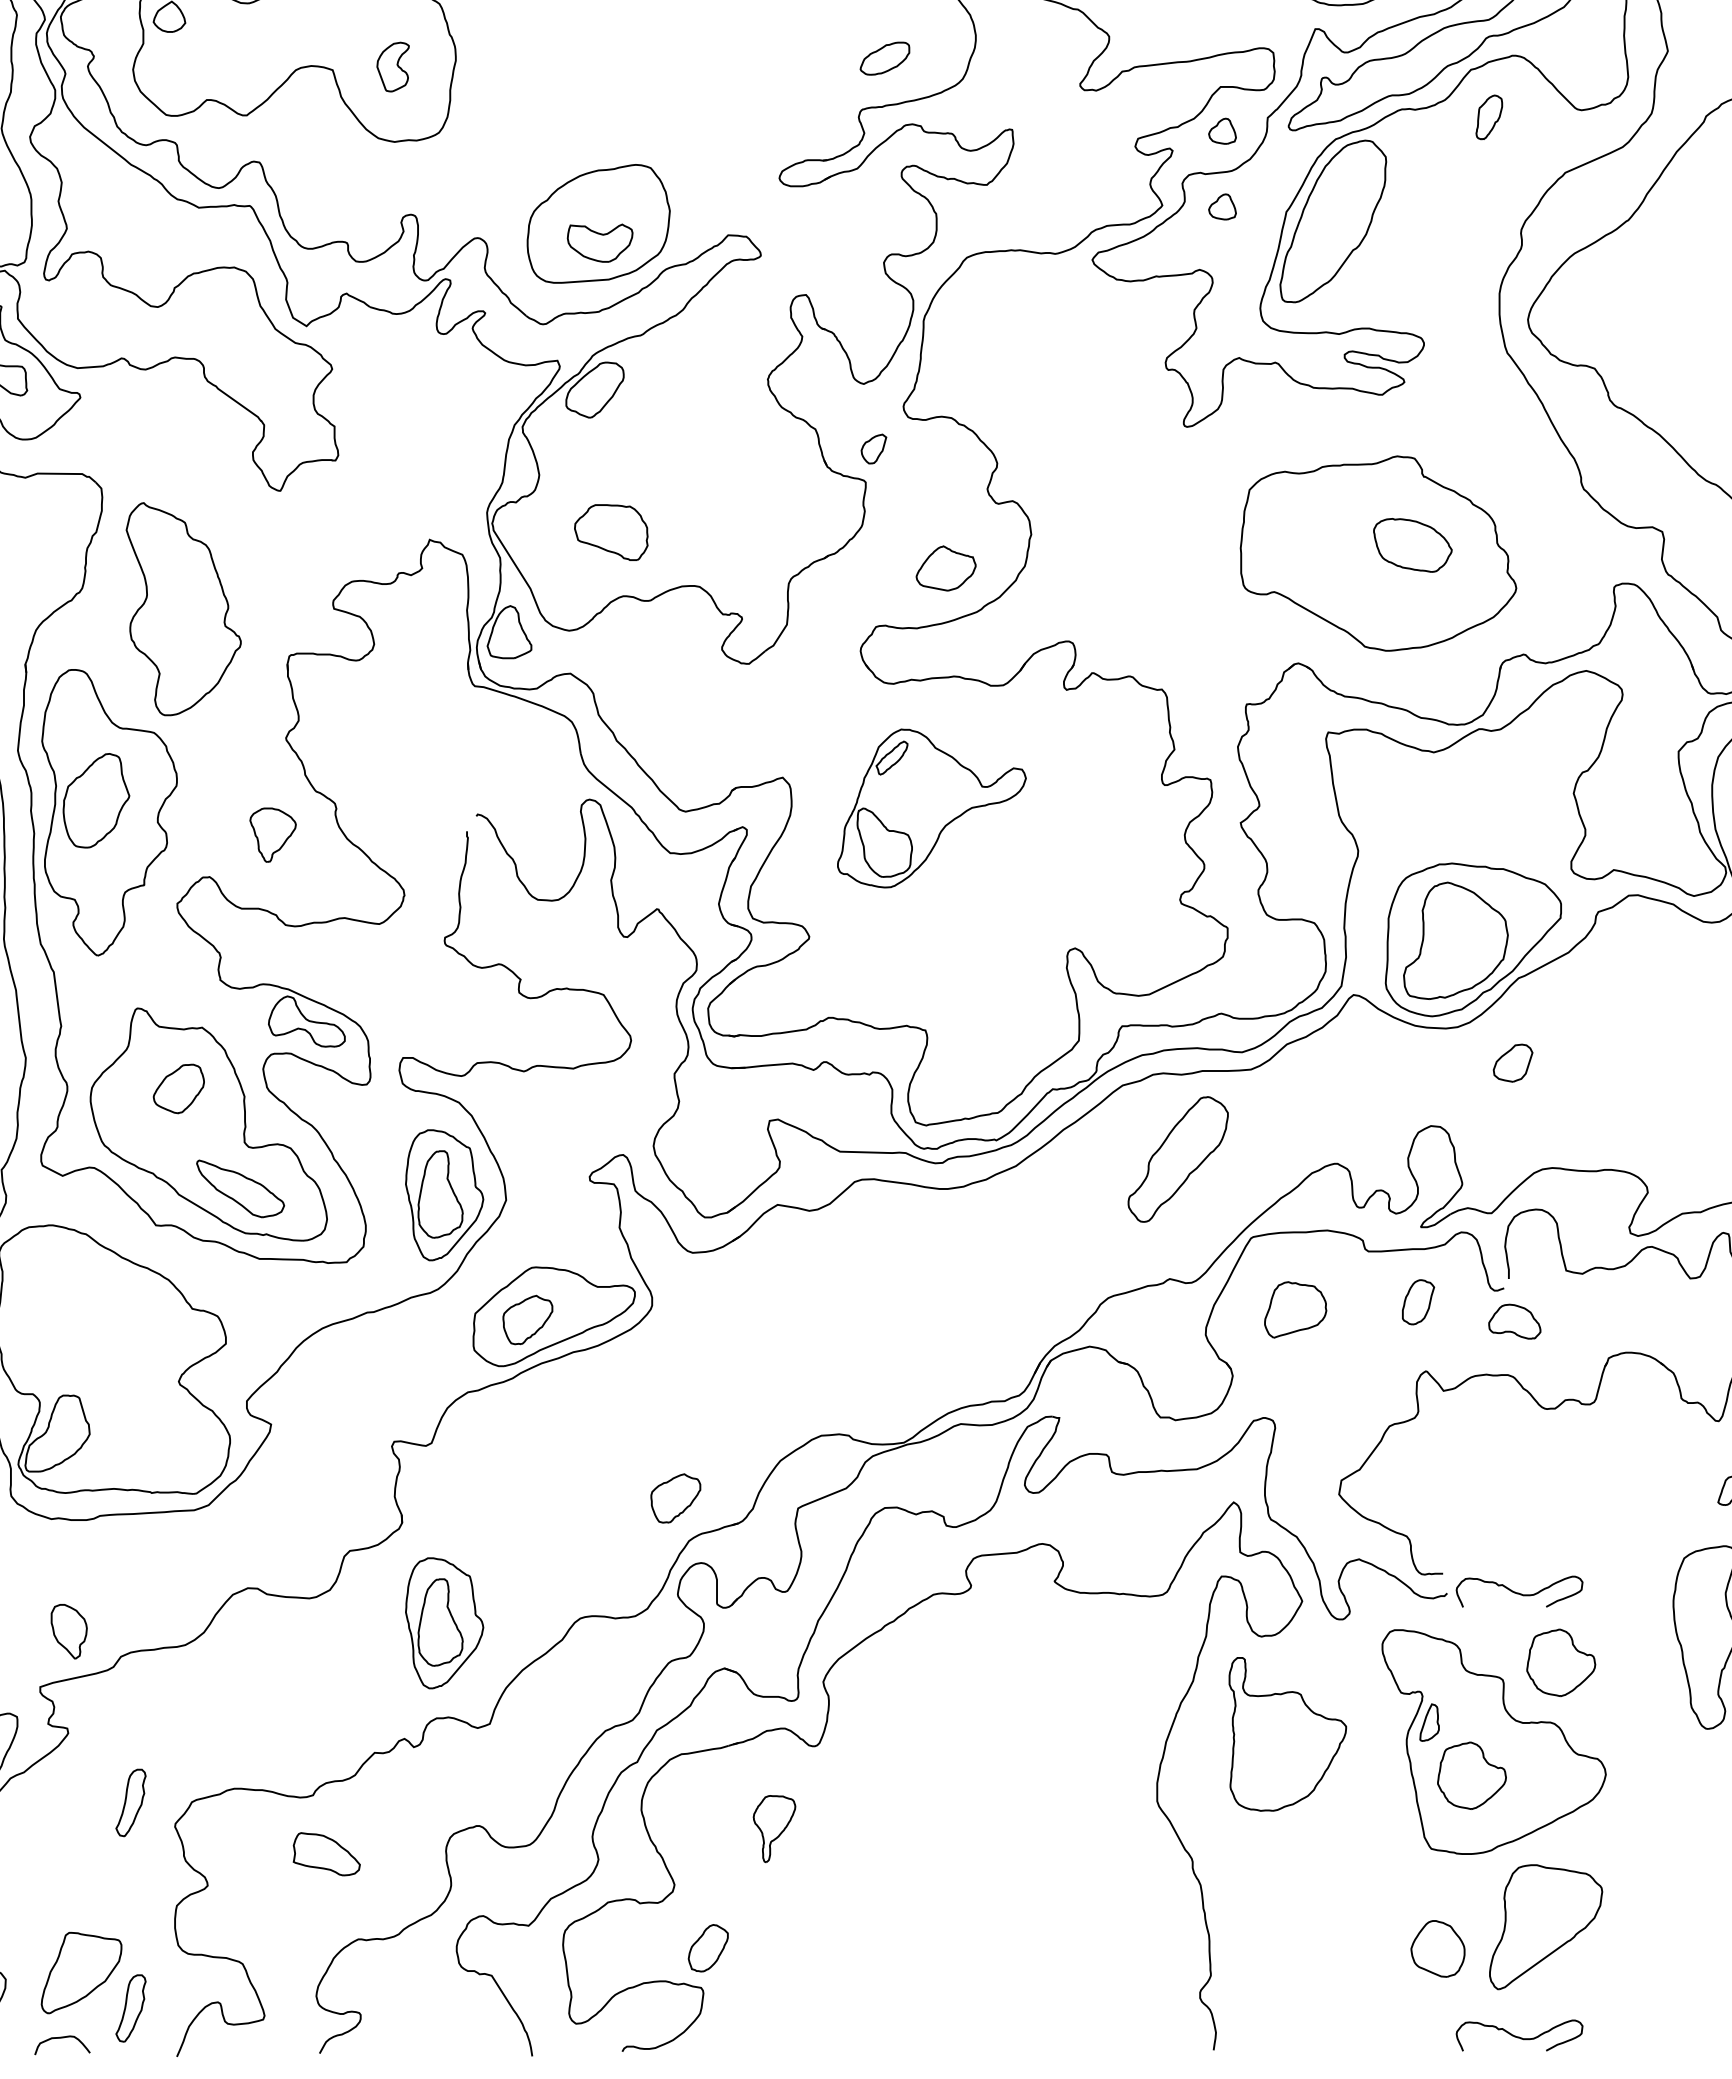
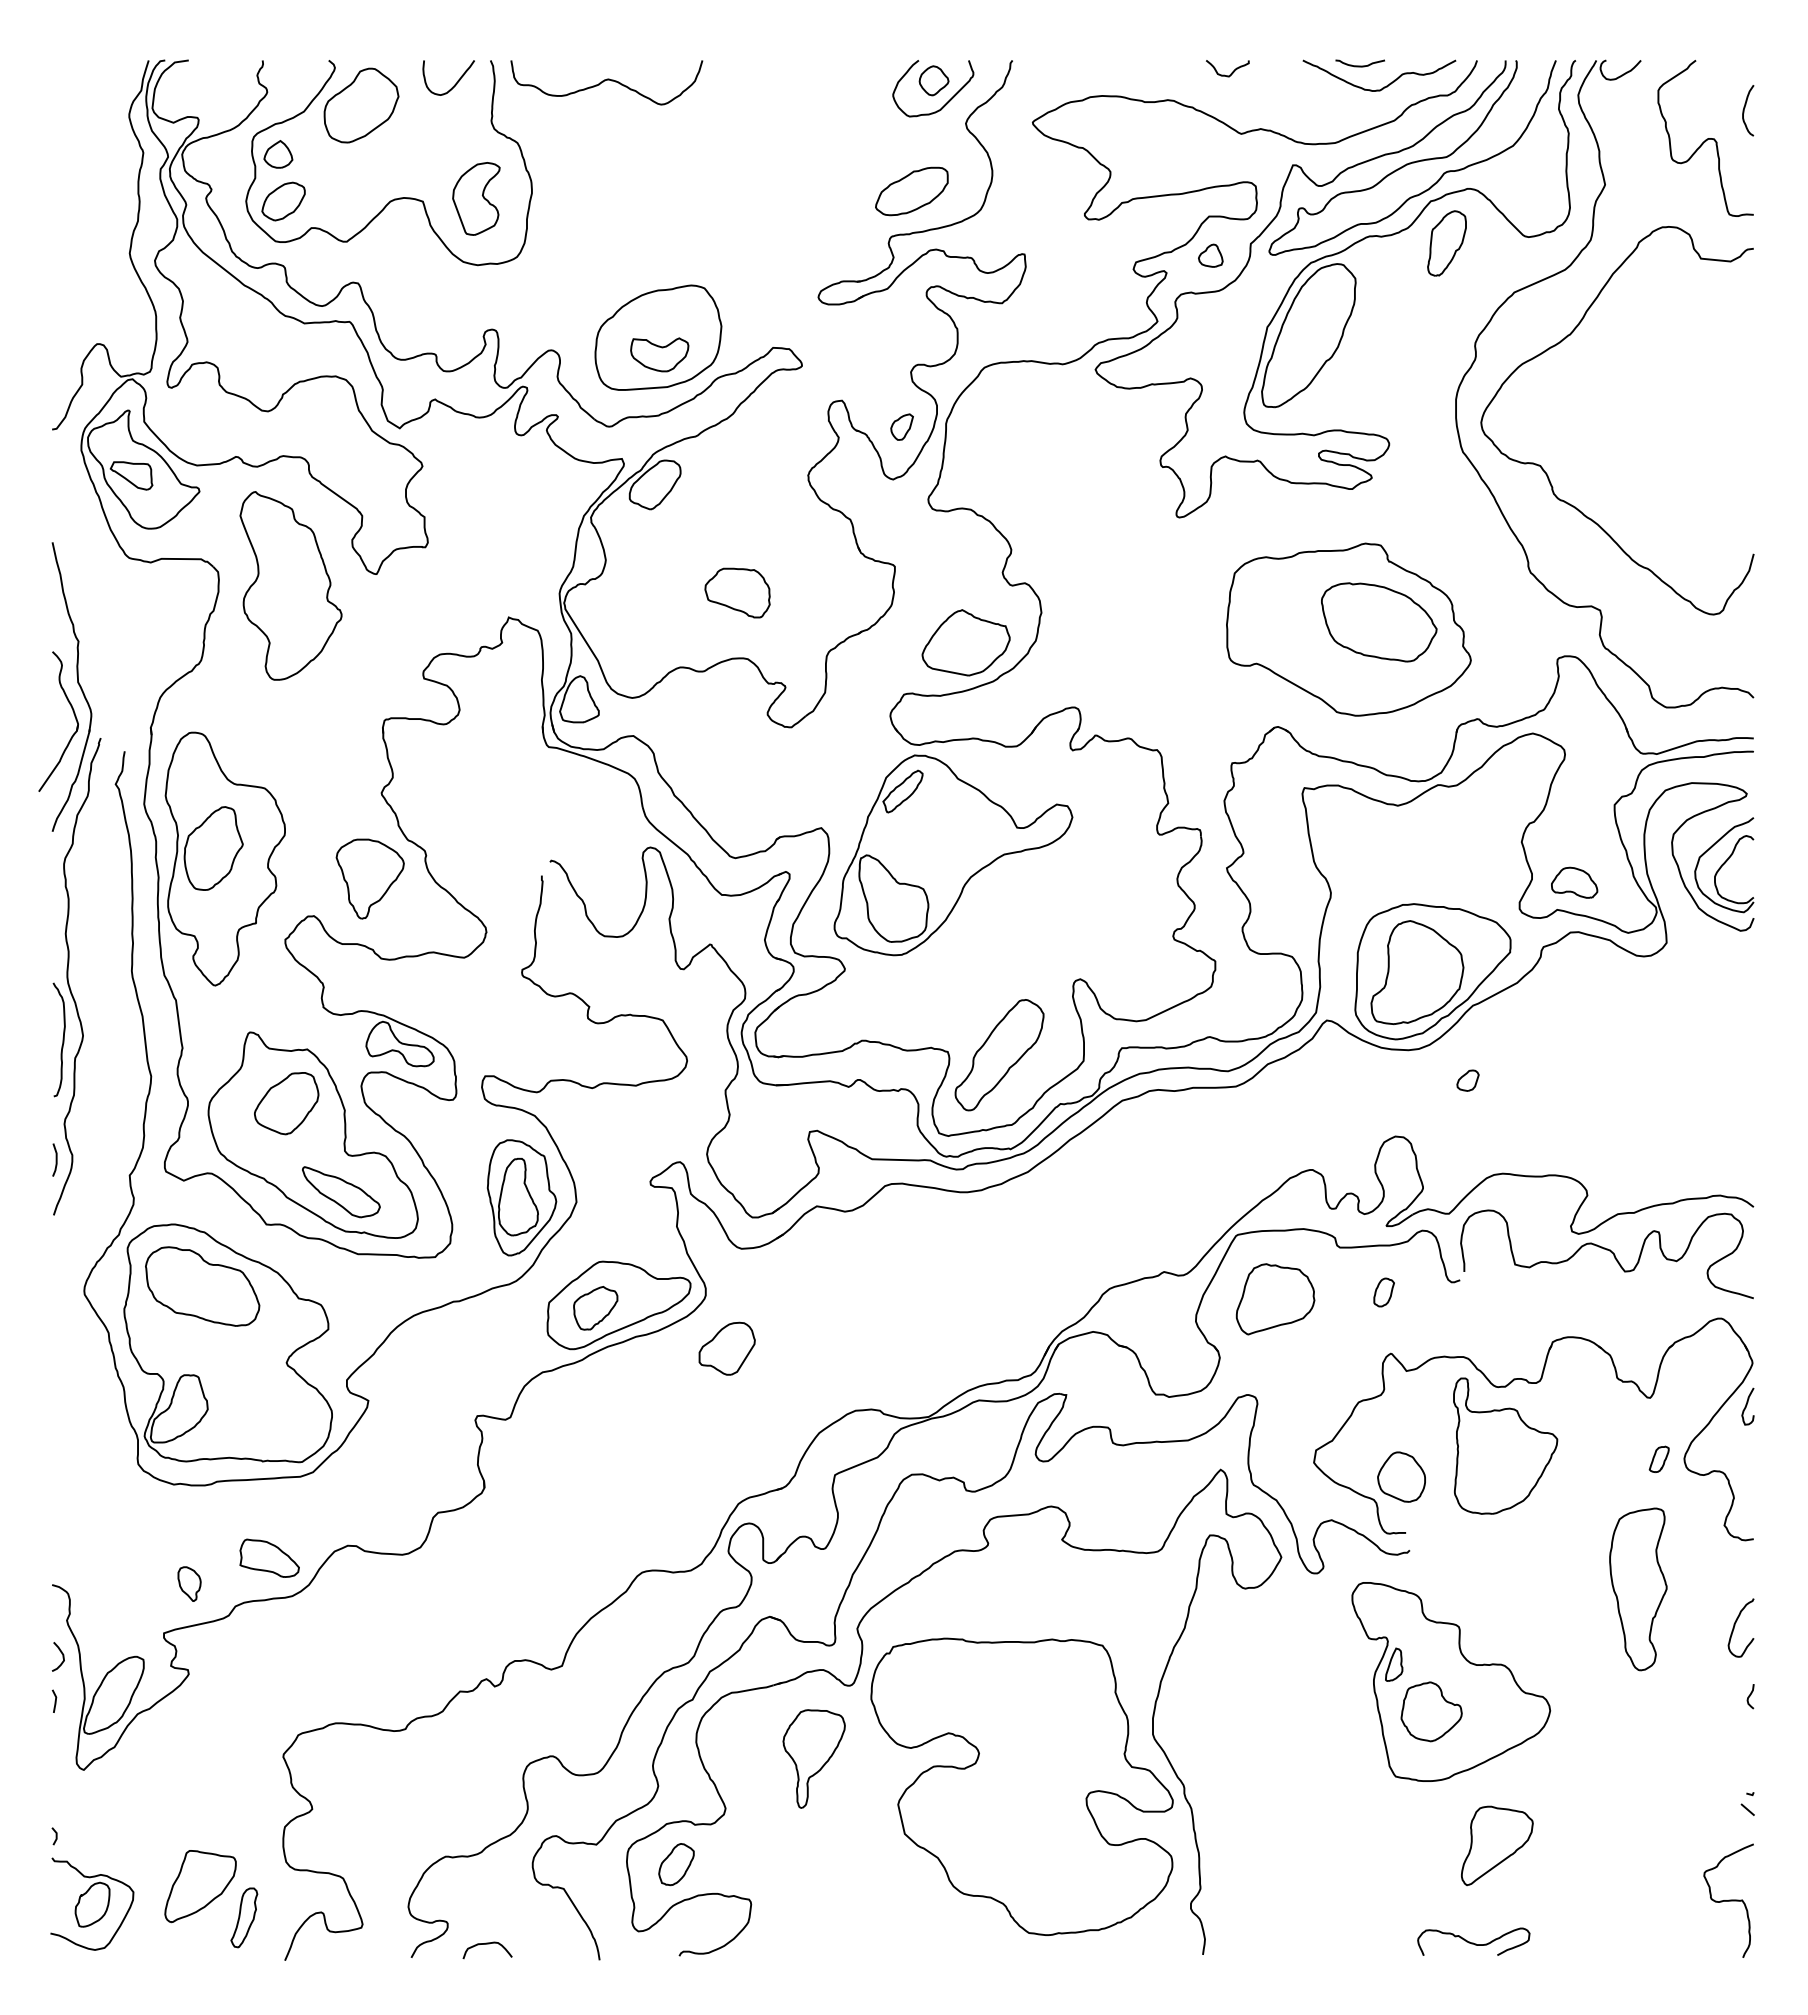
part: (884, 58) -> (911, 191), size x1.67
part: (393, 66) -> (476, 198), size x1.67
part: (175, 70) -> (283, 201), added
part: (1488, 117) -> (1446, 243), size x1.67
part: (1222, 206) -> (1210, 322), removed
part: (873, 448) -> (901, 426), moved
part: (611, 531) -> (737, 592), moved
part: (1413, 545) -> (1379, 622), size x1.67
part: (945, 568) -> (965, 642), size x1.67
part: (183, 608) -> (290, 585), moved
part: (931, 808) -> (953, 855), size x1.43
part: (272, 834) -> (369, 878), size x1.67
part: (1512, 1062) -> (1467, 1080), size x0.62
part: (178, 1088) -> (286, 1103), size x1.43
part: (1178, 1159) -> (999, 1055), moved
part: (83, 1295) -> (202, 1286), added
part: (1417, 1302) -> (1383, 1292), size x0.71
part: (1295, 1310) -> (1275, 1299), size x1.43
part: (1514, 1321) -> (1574, 882), moved
part: (675, 1365) -> (726, 1348), added
part: (675, 1498) -> (726, 1466), removed
curve: (1519, 1592) -> (1473, 1549), removed
part: (444, 1622) -> (521, 1576), removed
part: (69, 1630) -> (189, 1583), size x0.71
part: (1561, 1662) -> (1510, 1611), removed
part: (1287, 1733) -> (1505, 1445), moved
part: (131, 1802) -> (244, 1735), removed
part: (773, 1828) -> (813, 1758), size x1.67
part: (326, 1853) -> (269, 1557), moved
part: (1008, 1860) -> (1021, 1786), added
part: (1546, 1926) -> (1497, 1845), size x0.71
part: (708, 1948) -> (676, 1864), moved
part: (1437, 1948) -> (1401, 1476), moved
curve: (62, 2038) -> (487, 1944), moved

